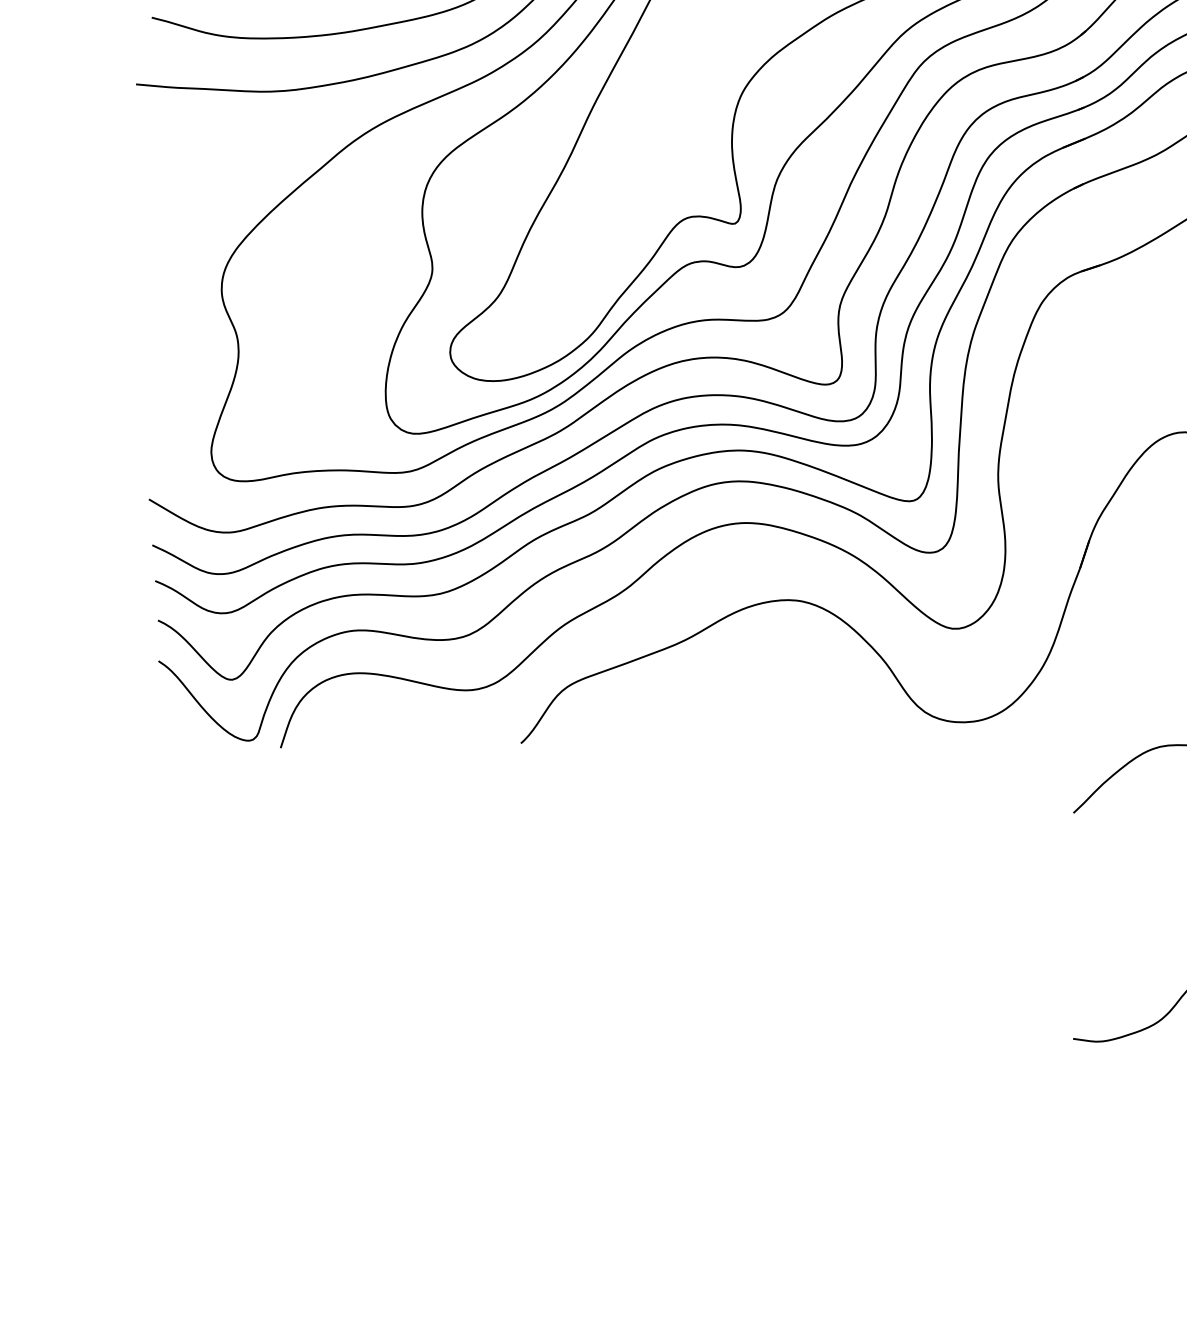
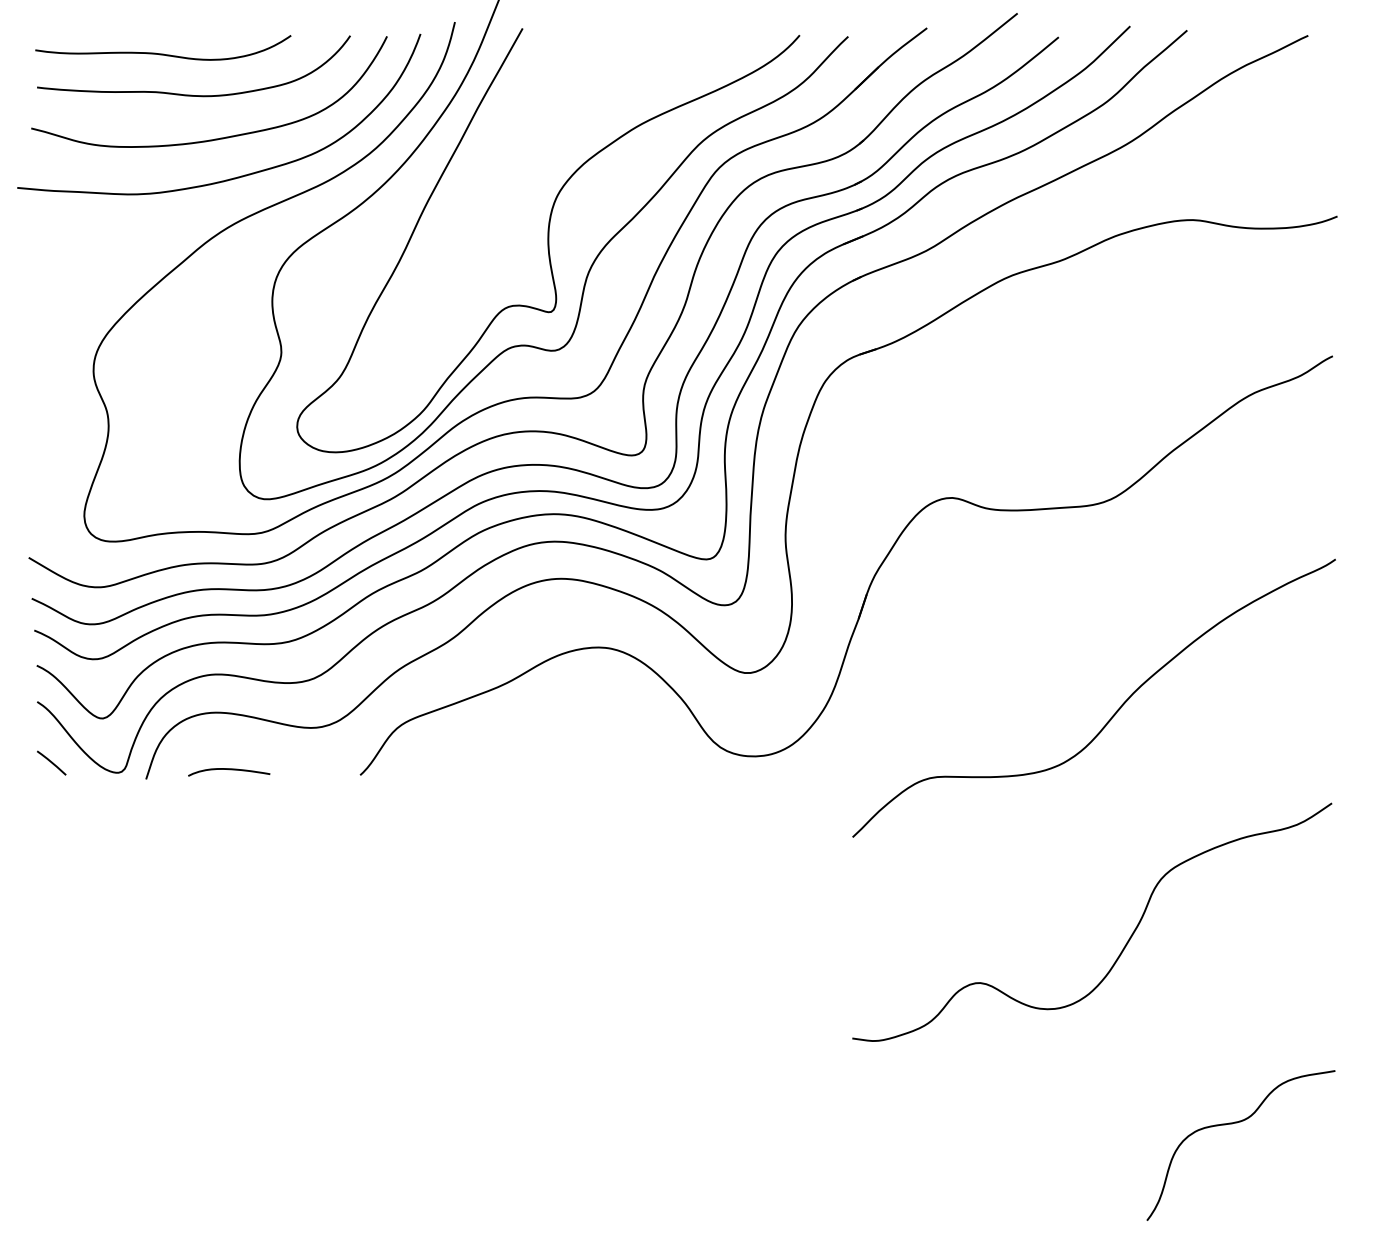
line: (174, 729) -> (51, 762), added
curve: (374, 738) -> (229, 770), added

